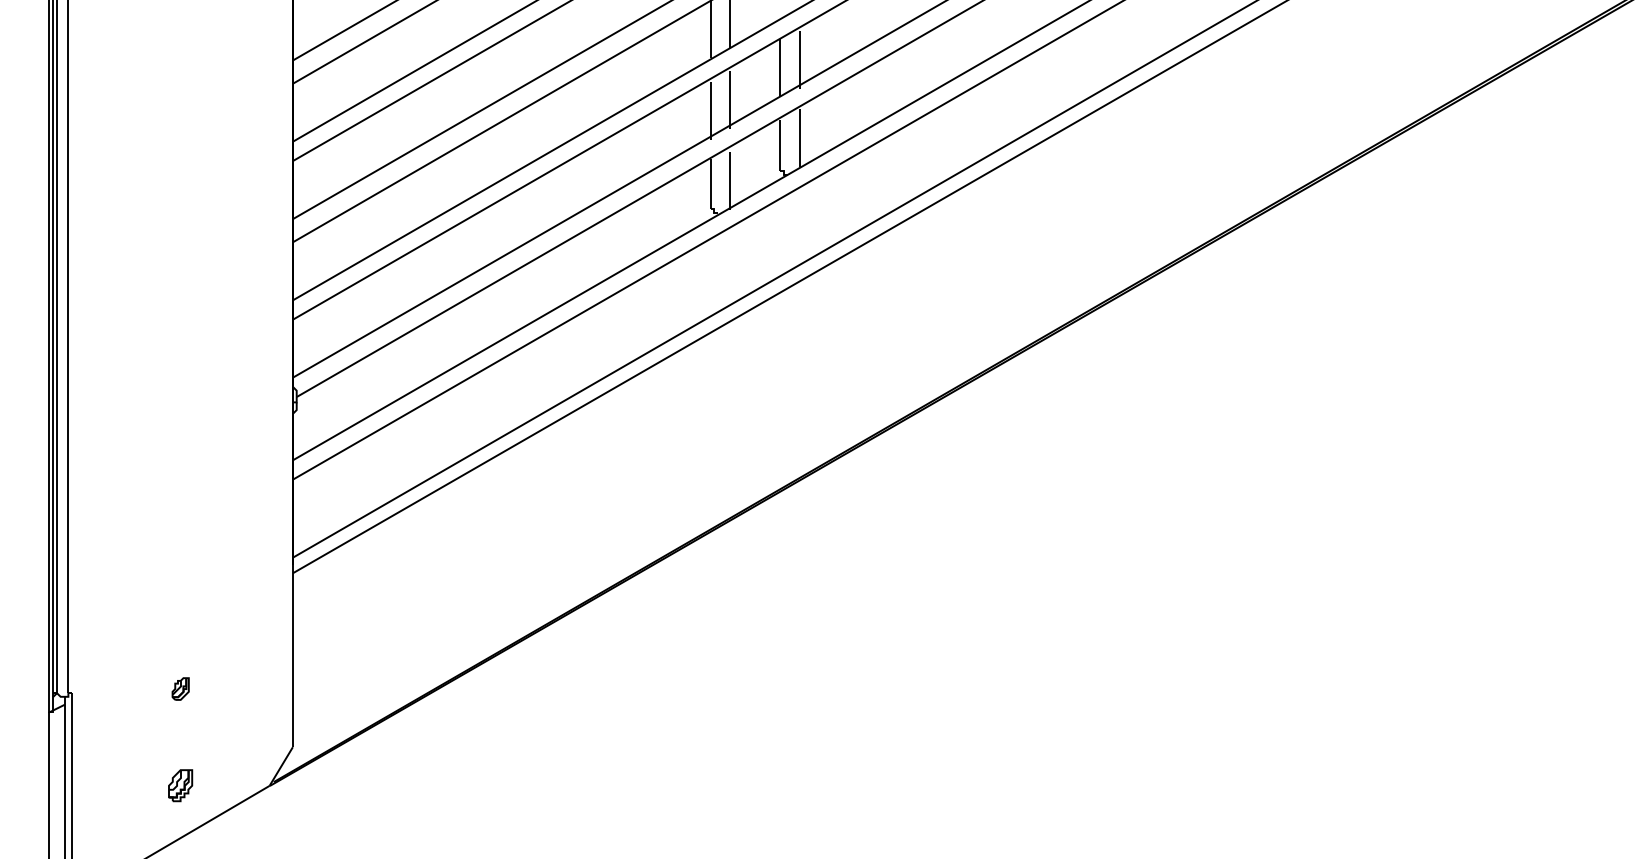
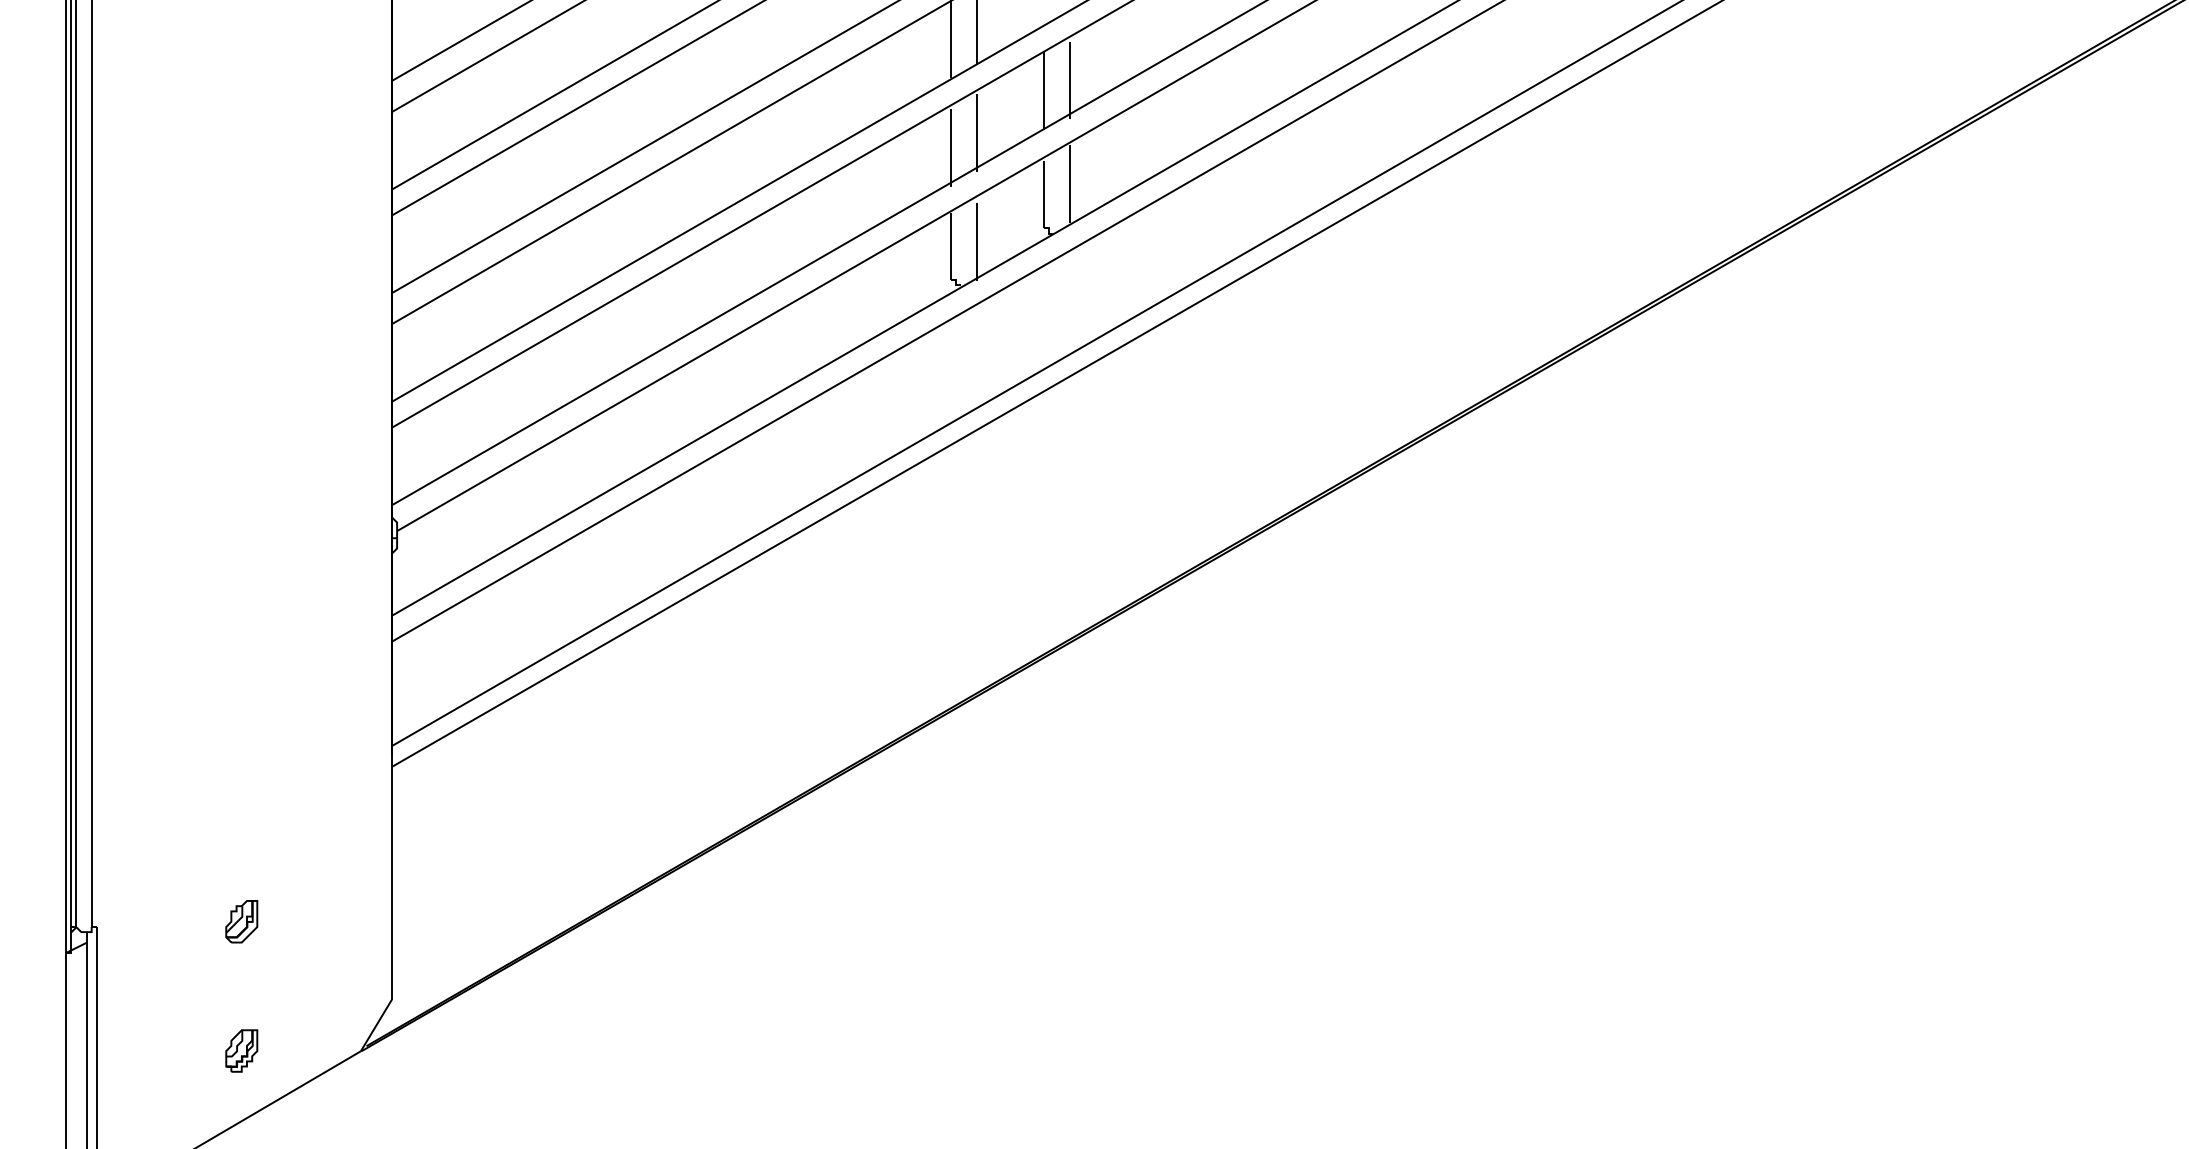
part: (180, 688) -> (241, 920), size x1.43

